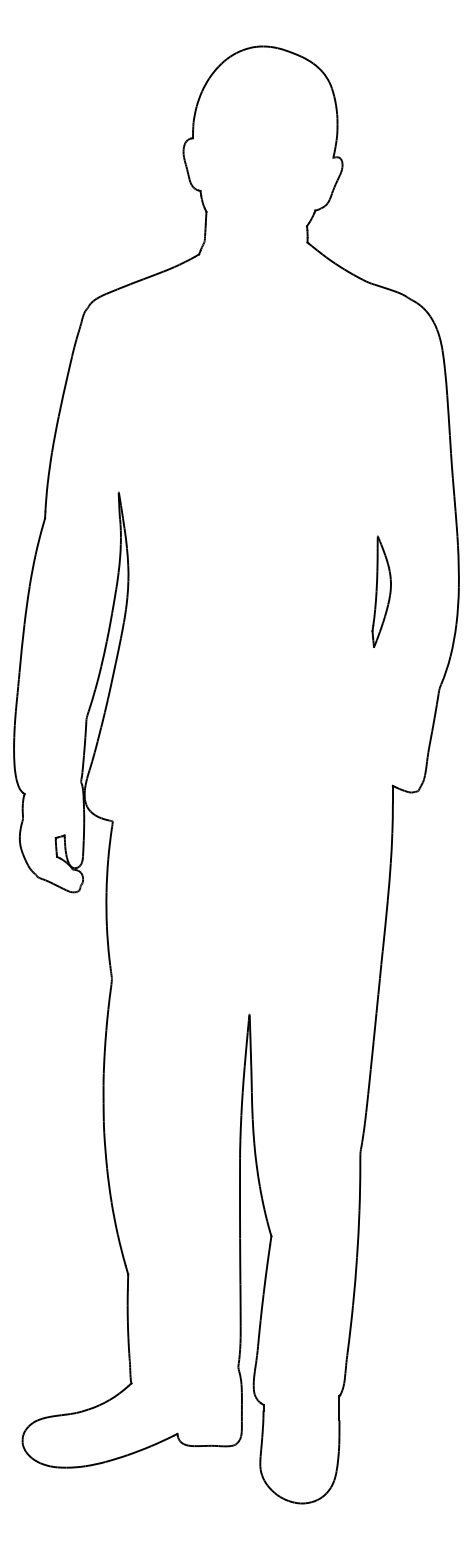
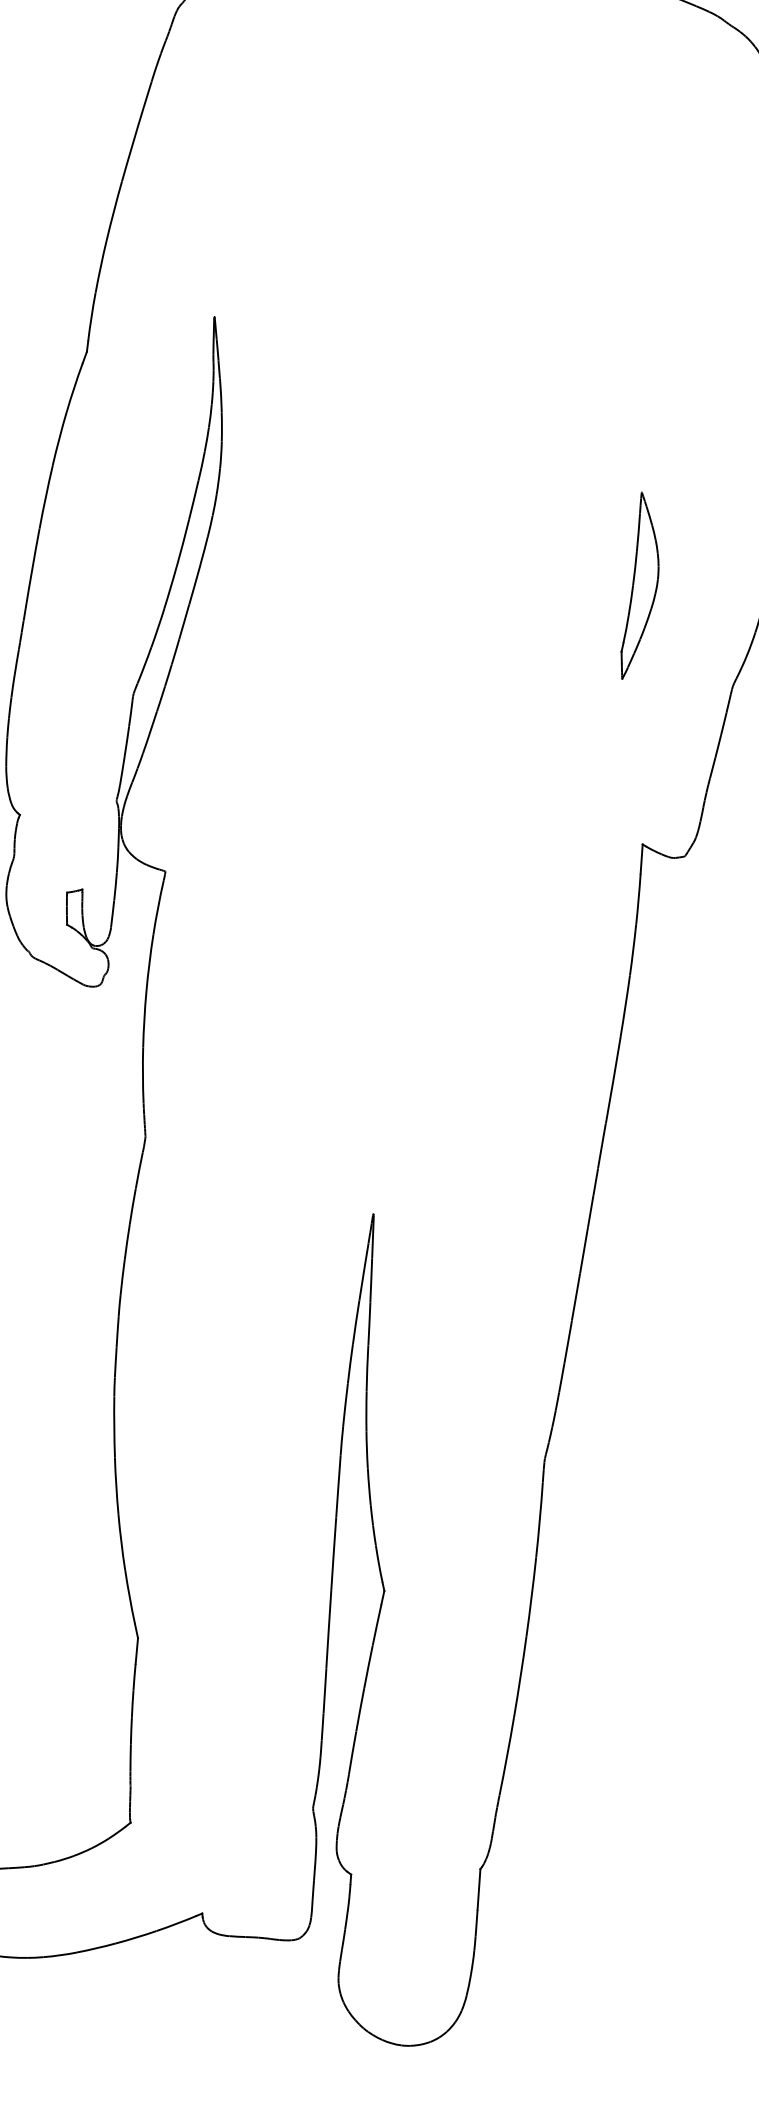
part: (381, 591) -> (641, 585), moved

